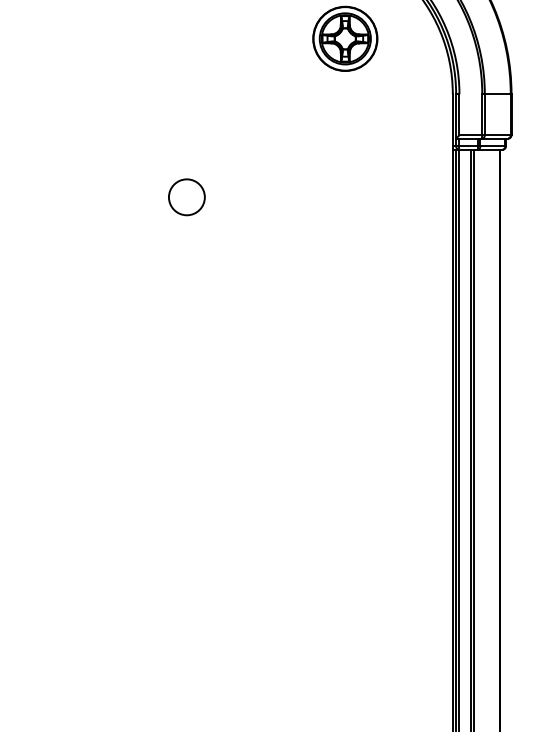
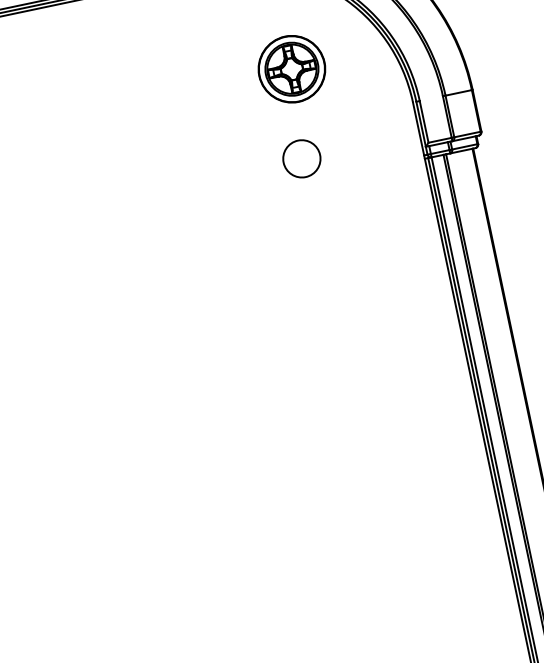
circle: (186, 197) -> (301, 159), moved

